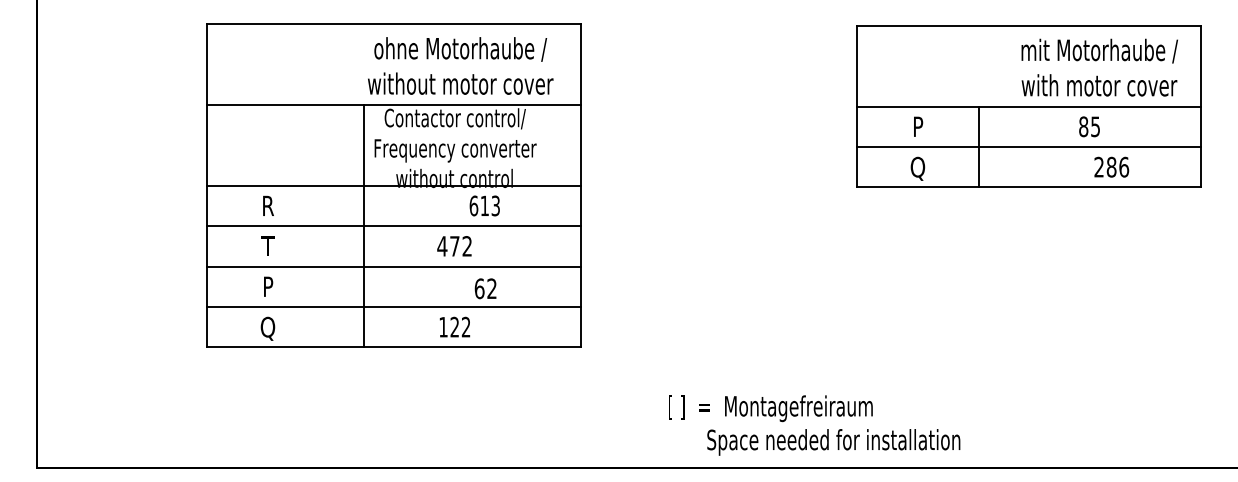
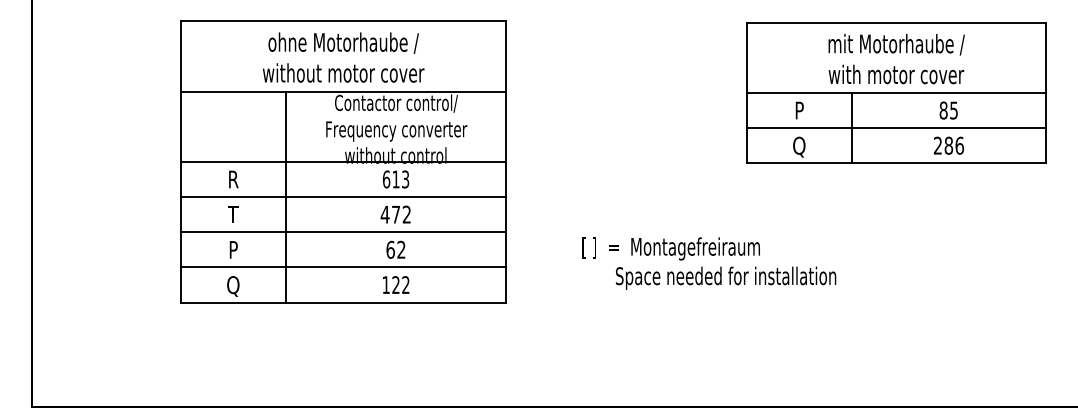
text: (460, 65) -> (343, 57), moved
text: (1099, 67) -> (896, 58), moved
text: (1111, 166) -> (948, 145), moved
text: (484, 205) -> (395, 179), moved
line: (363, 225) -> (286, 196), moved
text: (485, 288) -> (395, 249), moved
text: (814, 425) -> (709, 263), moved

